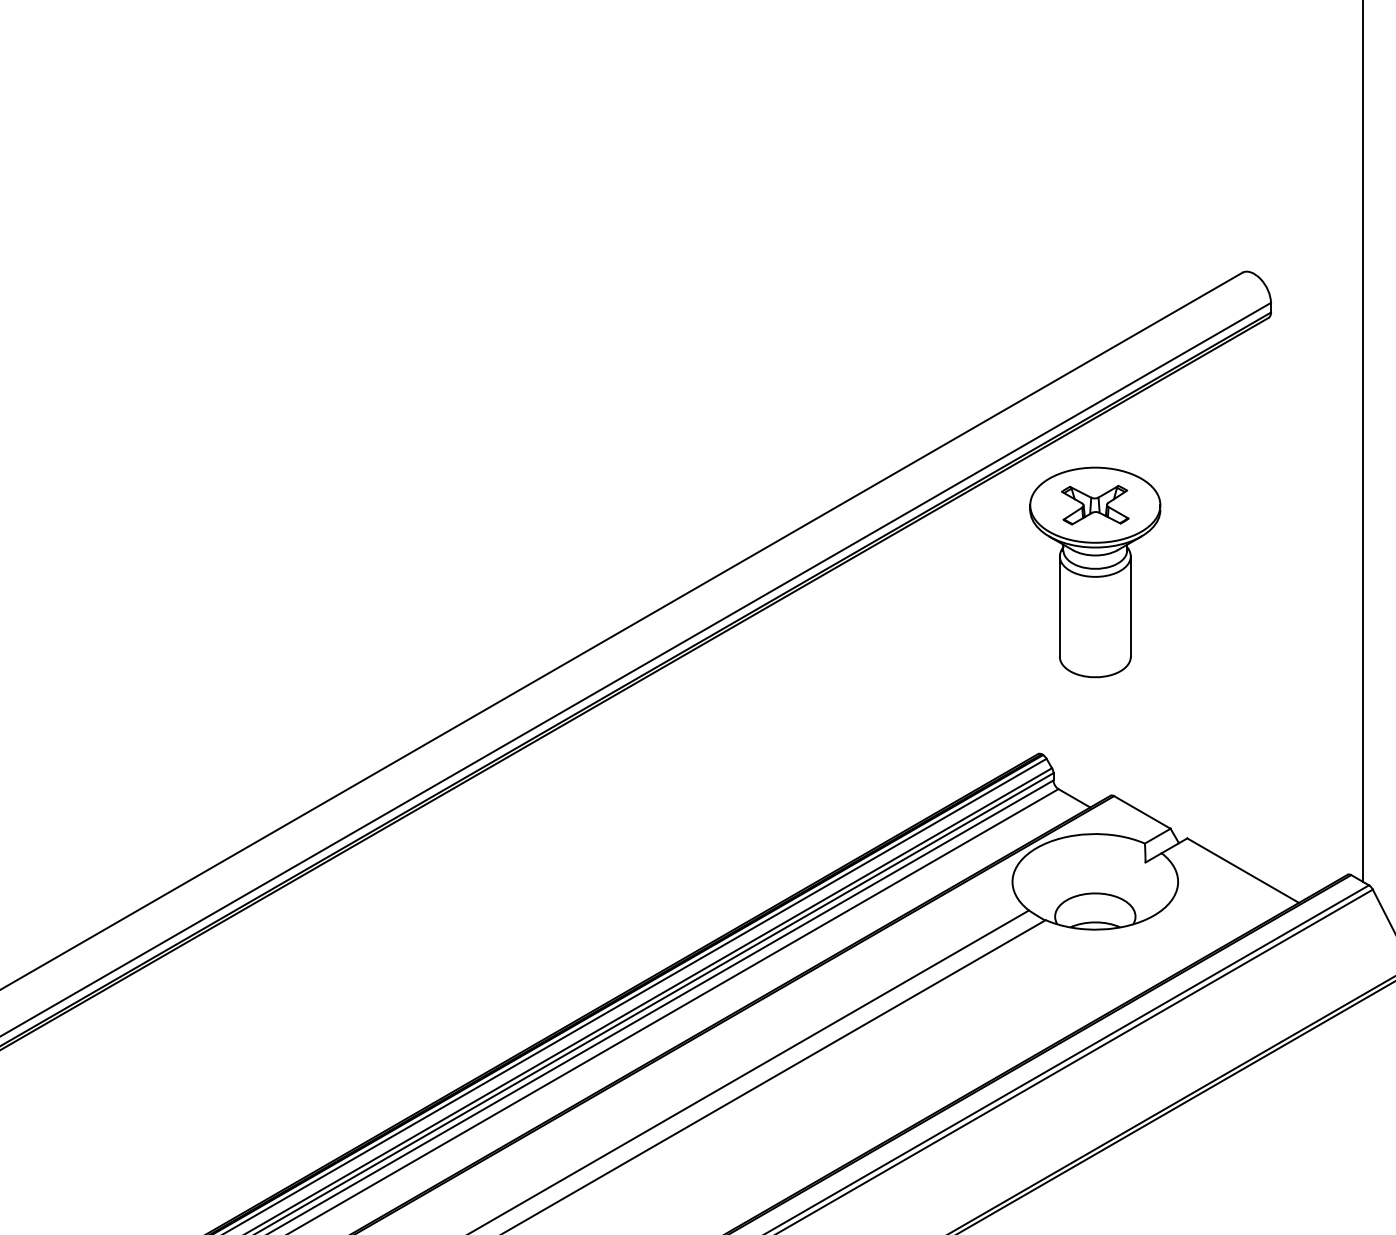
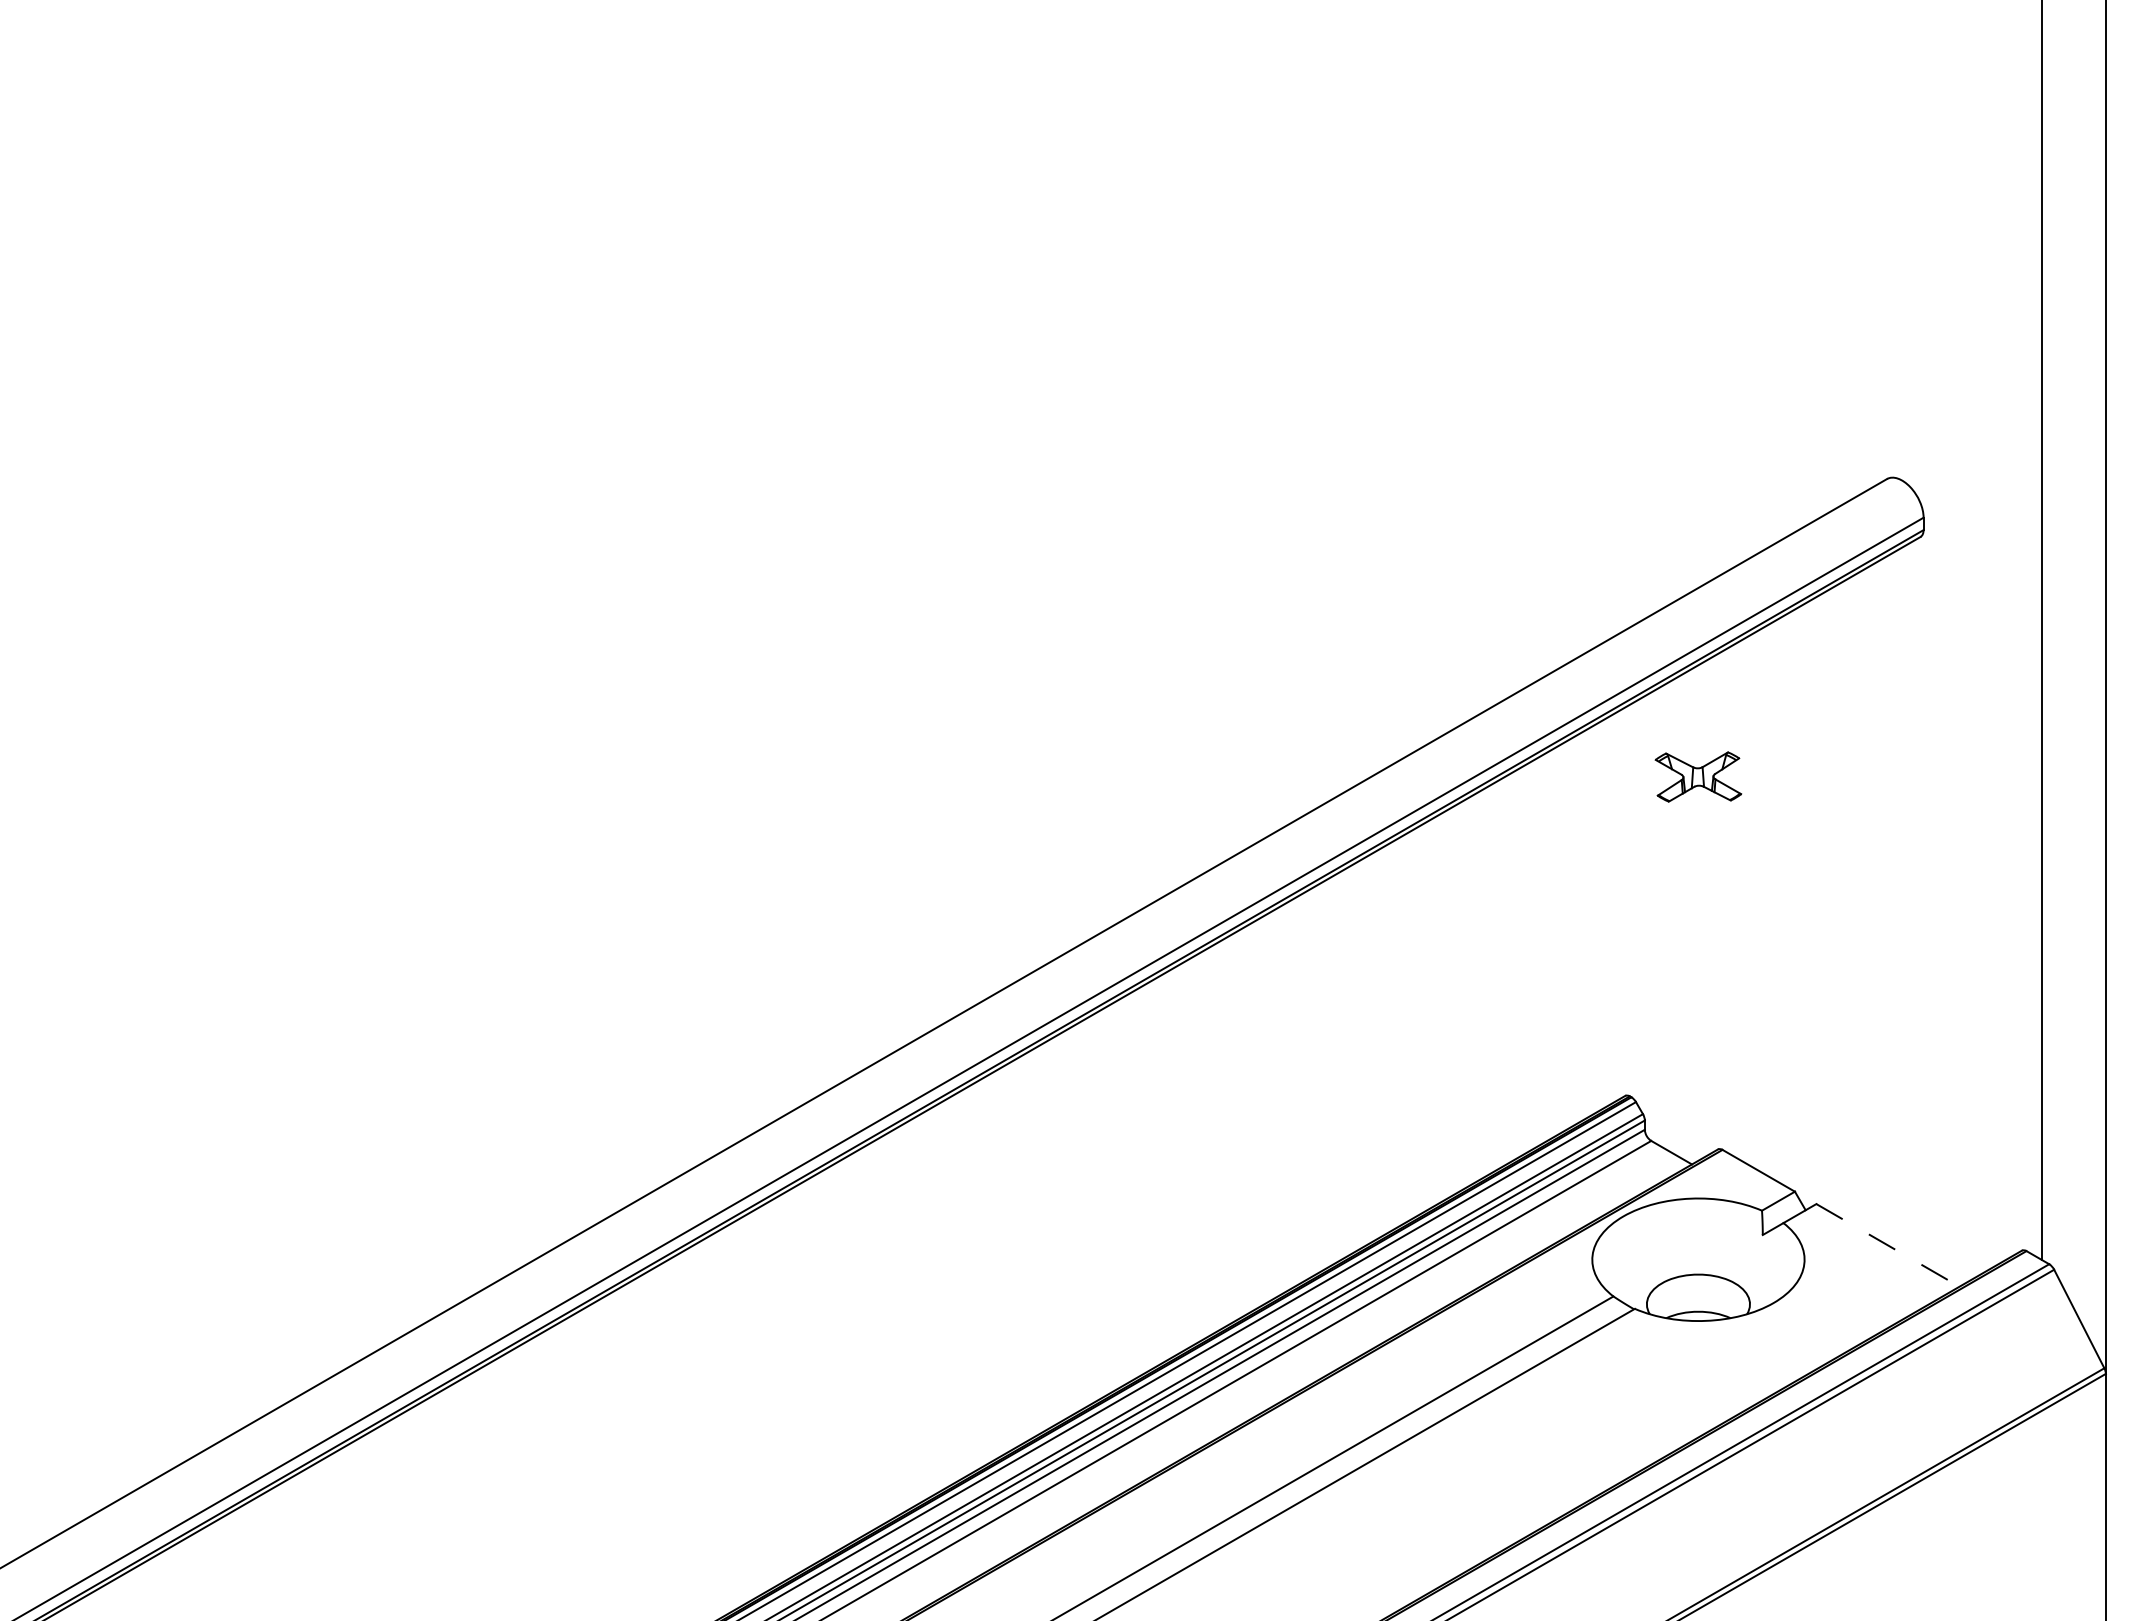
part: (1095, 572) -> (1698, 863), removed
line: (1242, 870) -> (1887, 1245), solid -> dashed

